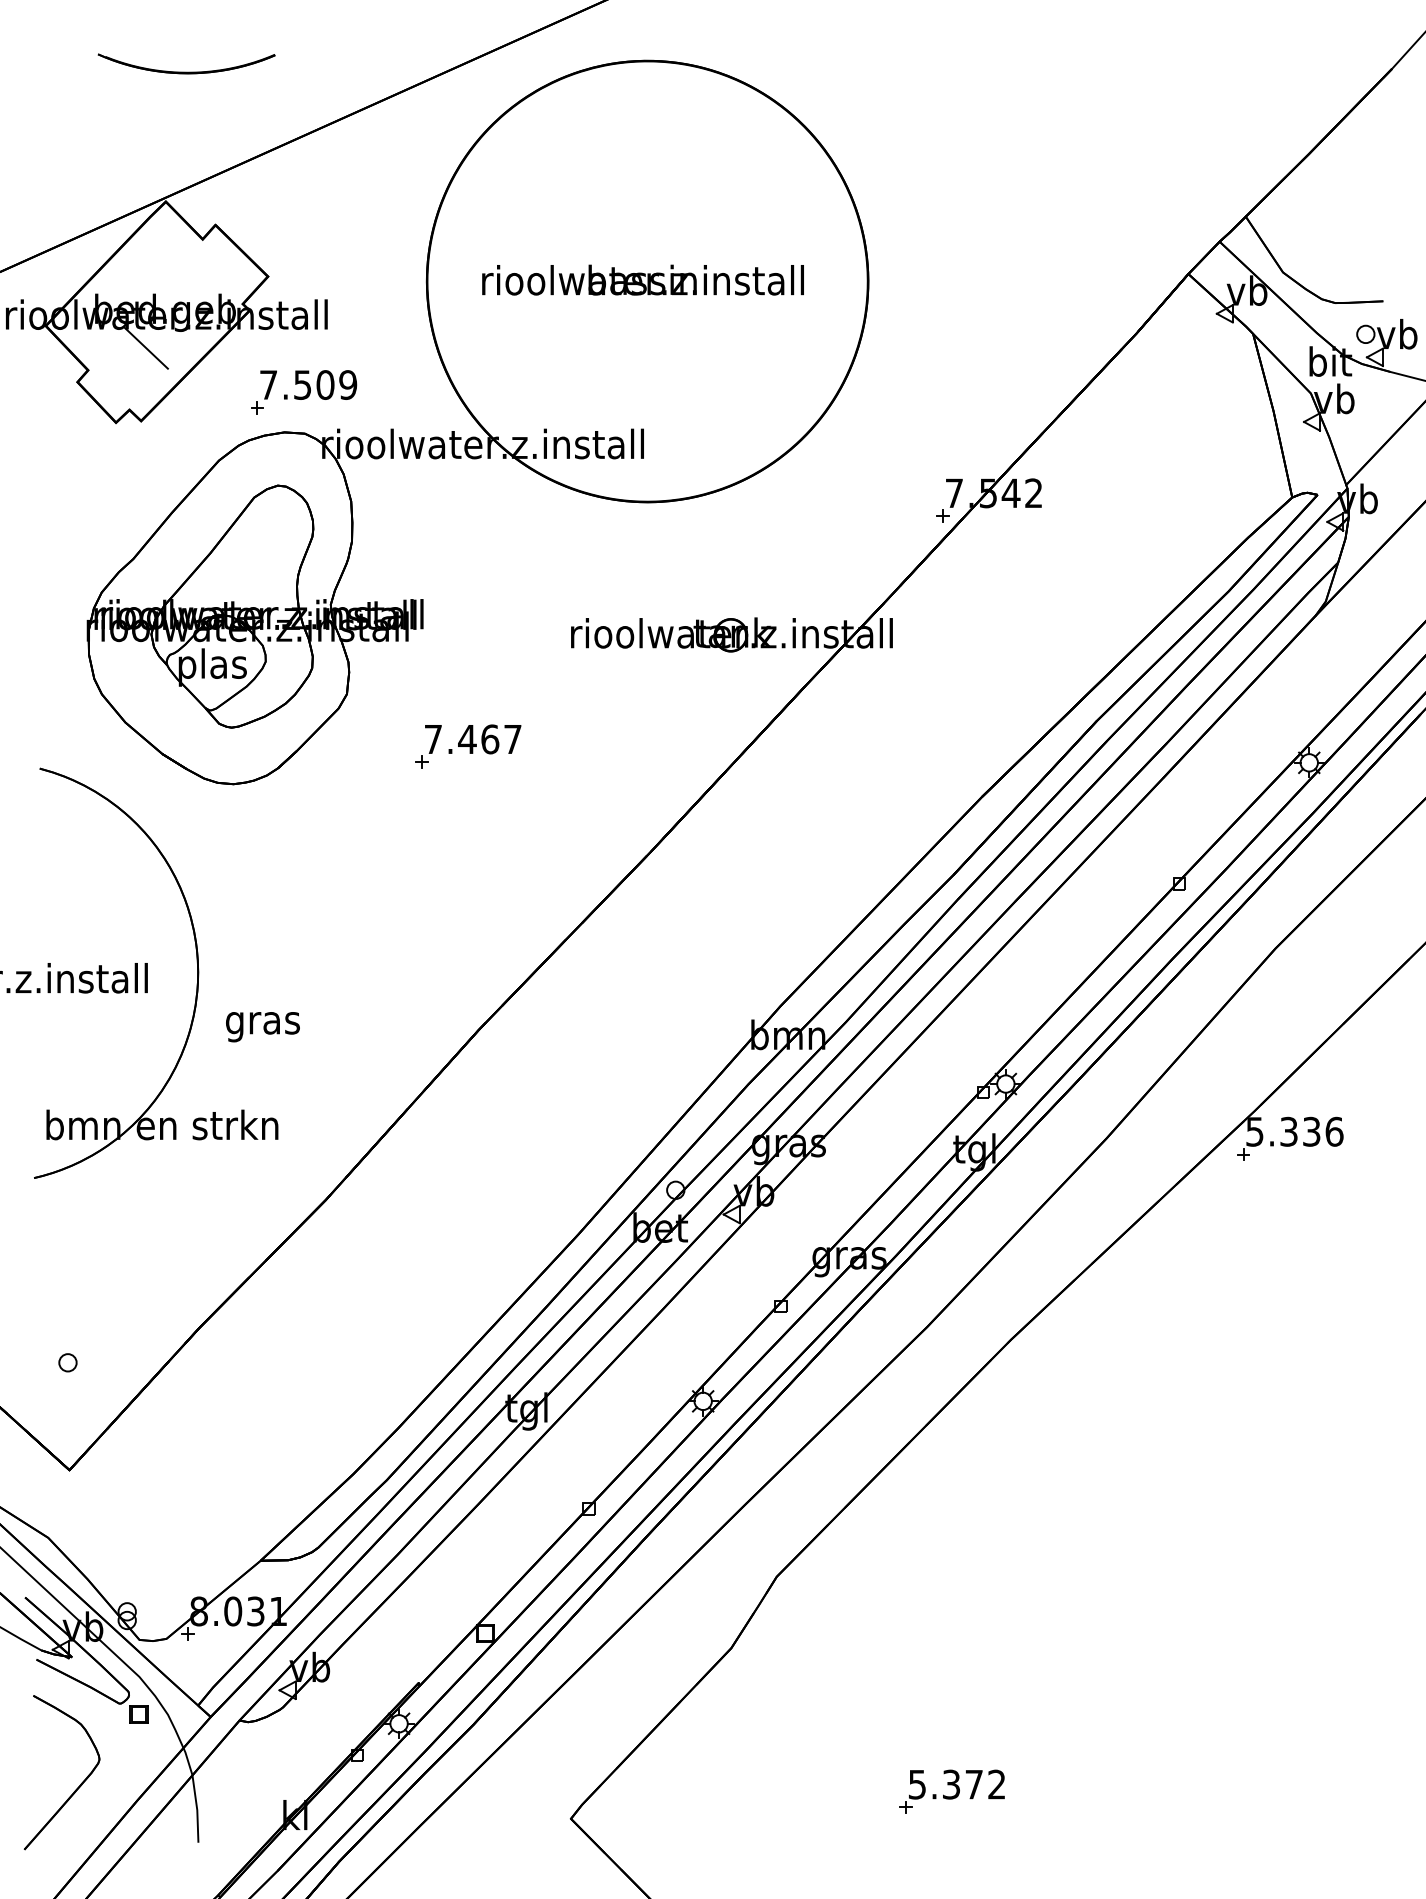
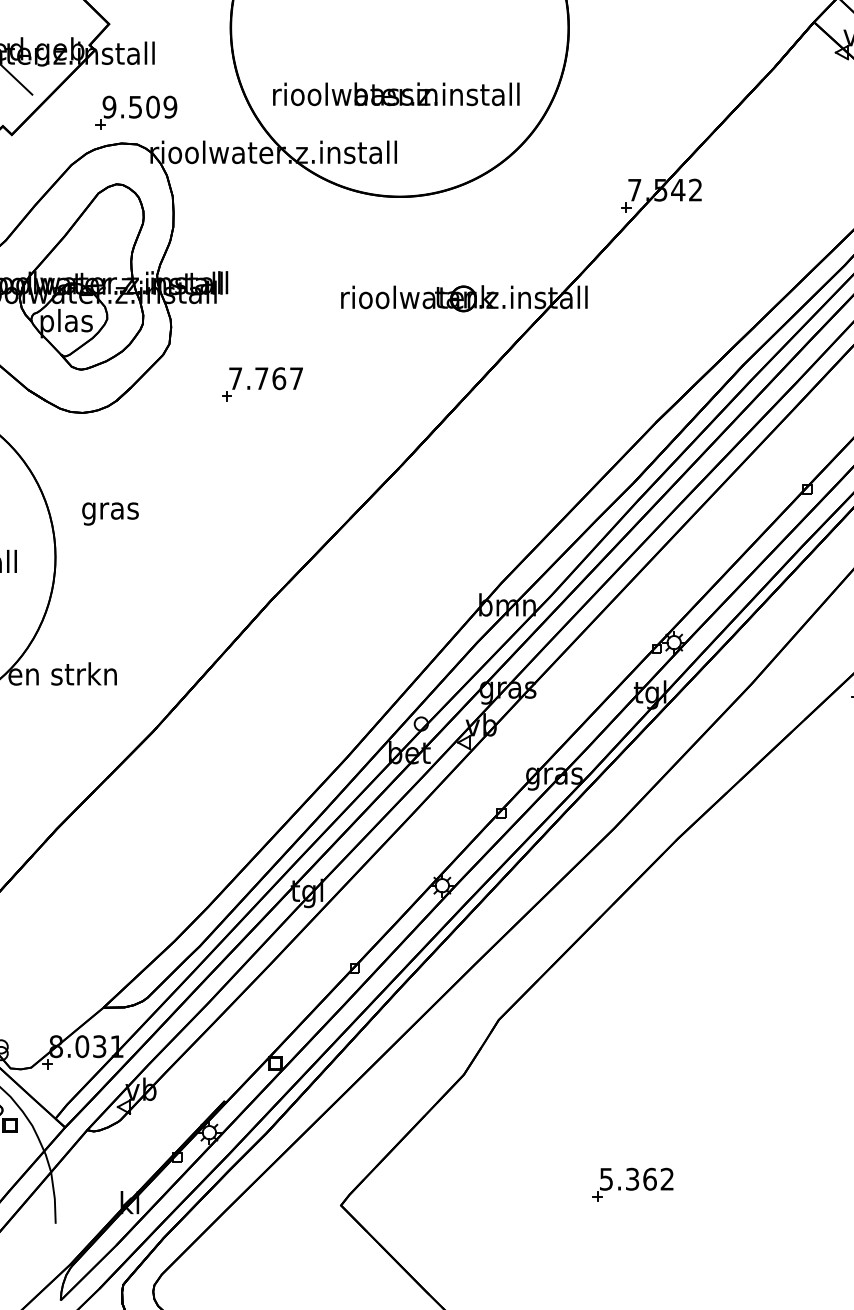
text: (642, 279) -> (395, 93), moved
text: (268, 384) -> (109, 106), 7.509 -> 9.509
text: (467, 739) -> (261, 378), 7.467 -> 7.767
text: (262, 1027) -> (110, 514), moved
text: (974, 1784) -> (650, 1179), 5.372 -> 5.362

